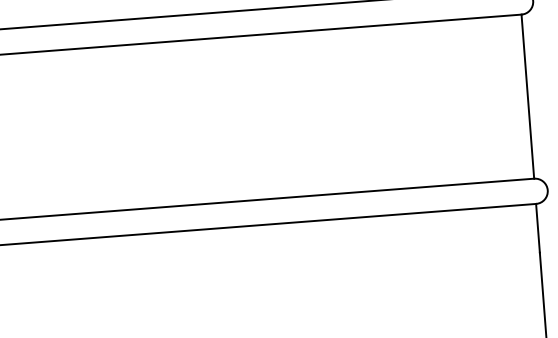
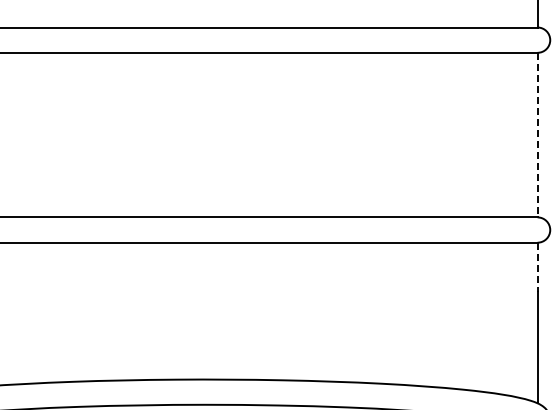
line: (527, 97) -> (537, 135), solid -> dashed
line: (537, 228) -> (537, 267), solid -> dashed

